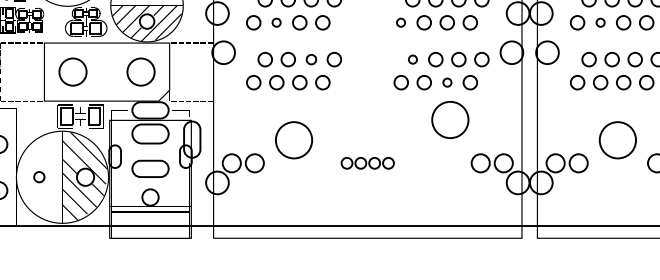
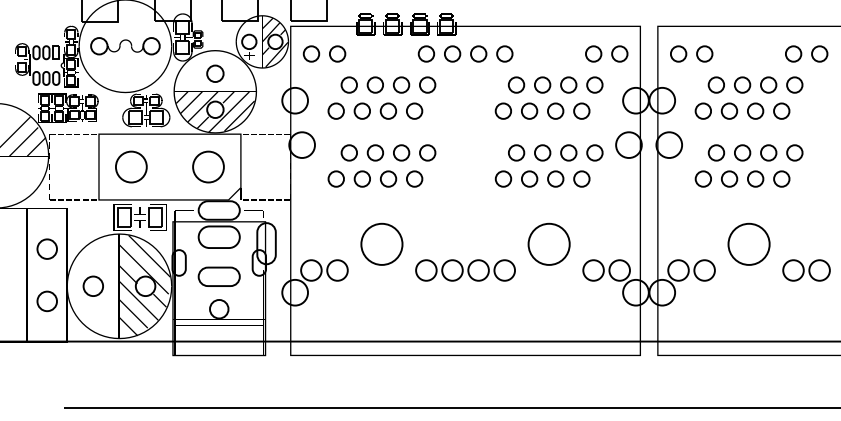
circle: (275, 22) -> (361, 110), size x1.67
circle: (400, 22) -> (502, 110), size x1.67
circle: (600, 22) -> (729, 110), size x1.67
circle: (311, 59) -> (401, 152), size x1.43
circle: (412, 59) -> (516, 152), size x1.67
circle: (447, 82) -> (555, 178), size x1.67
circle: (449, 119) -> (548, 243), moved
part: (367, 163) -> (465, 270), size x1.67
circle: (38, 176) -> (92, 285), size x1.67

